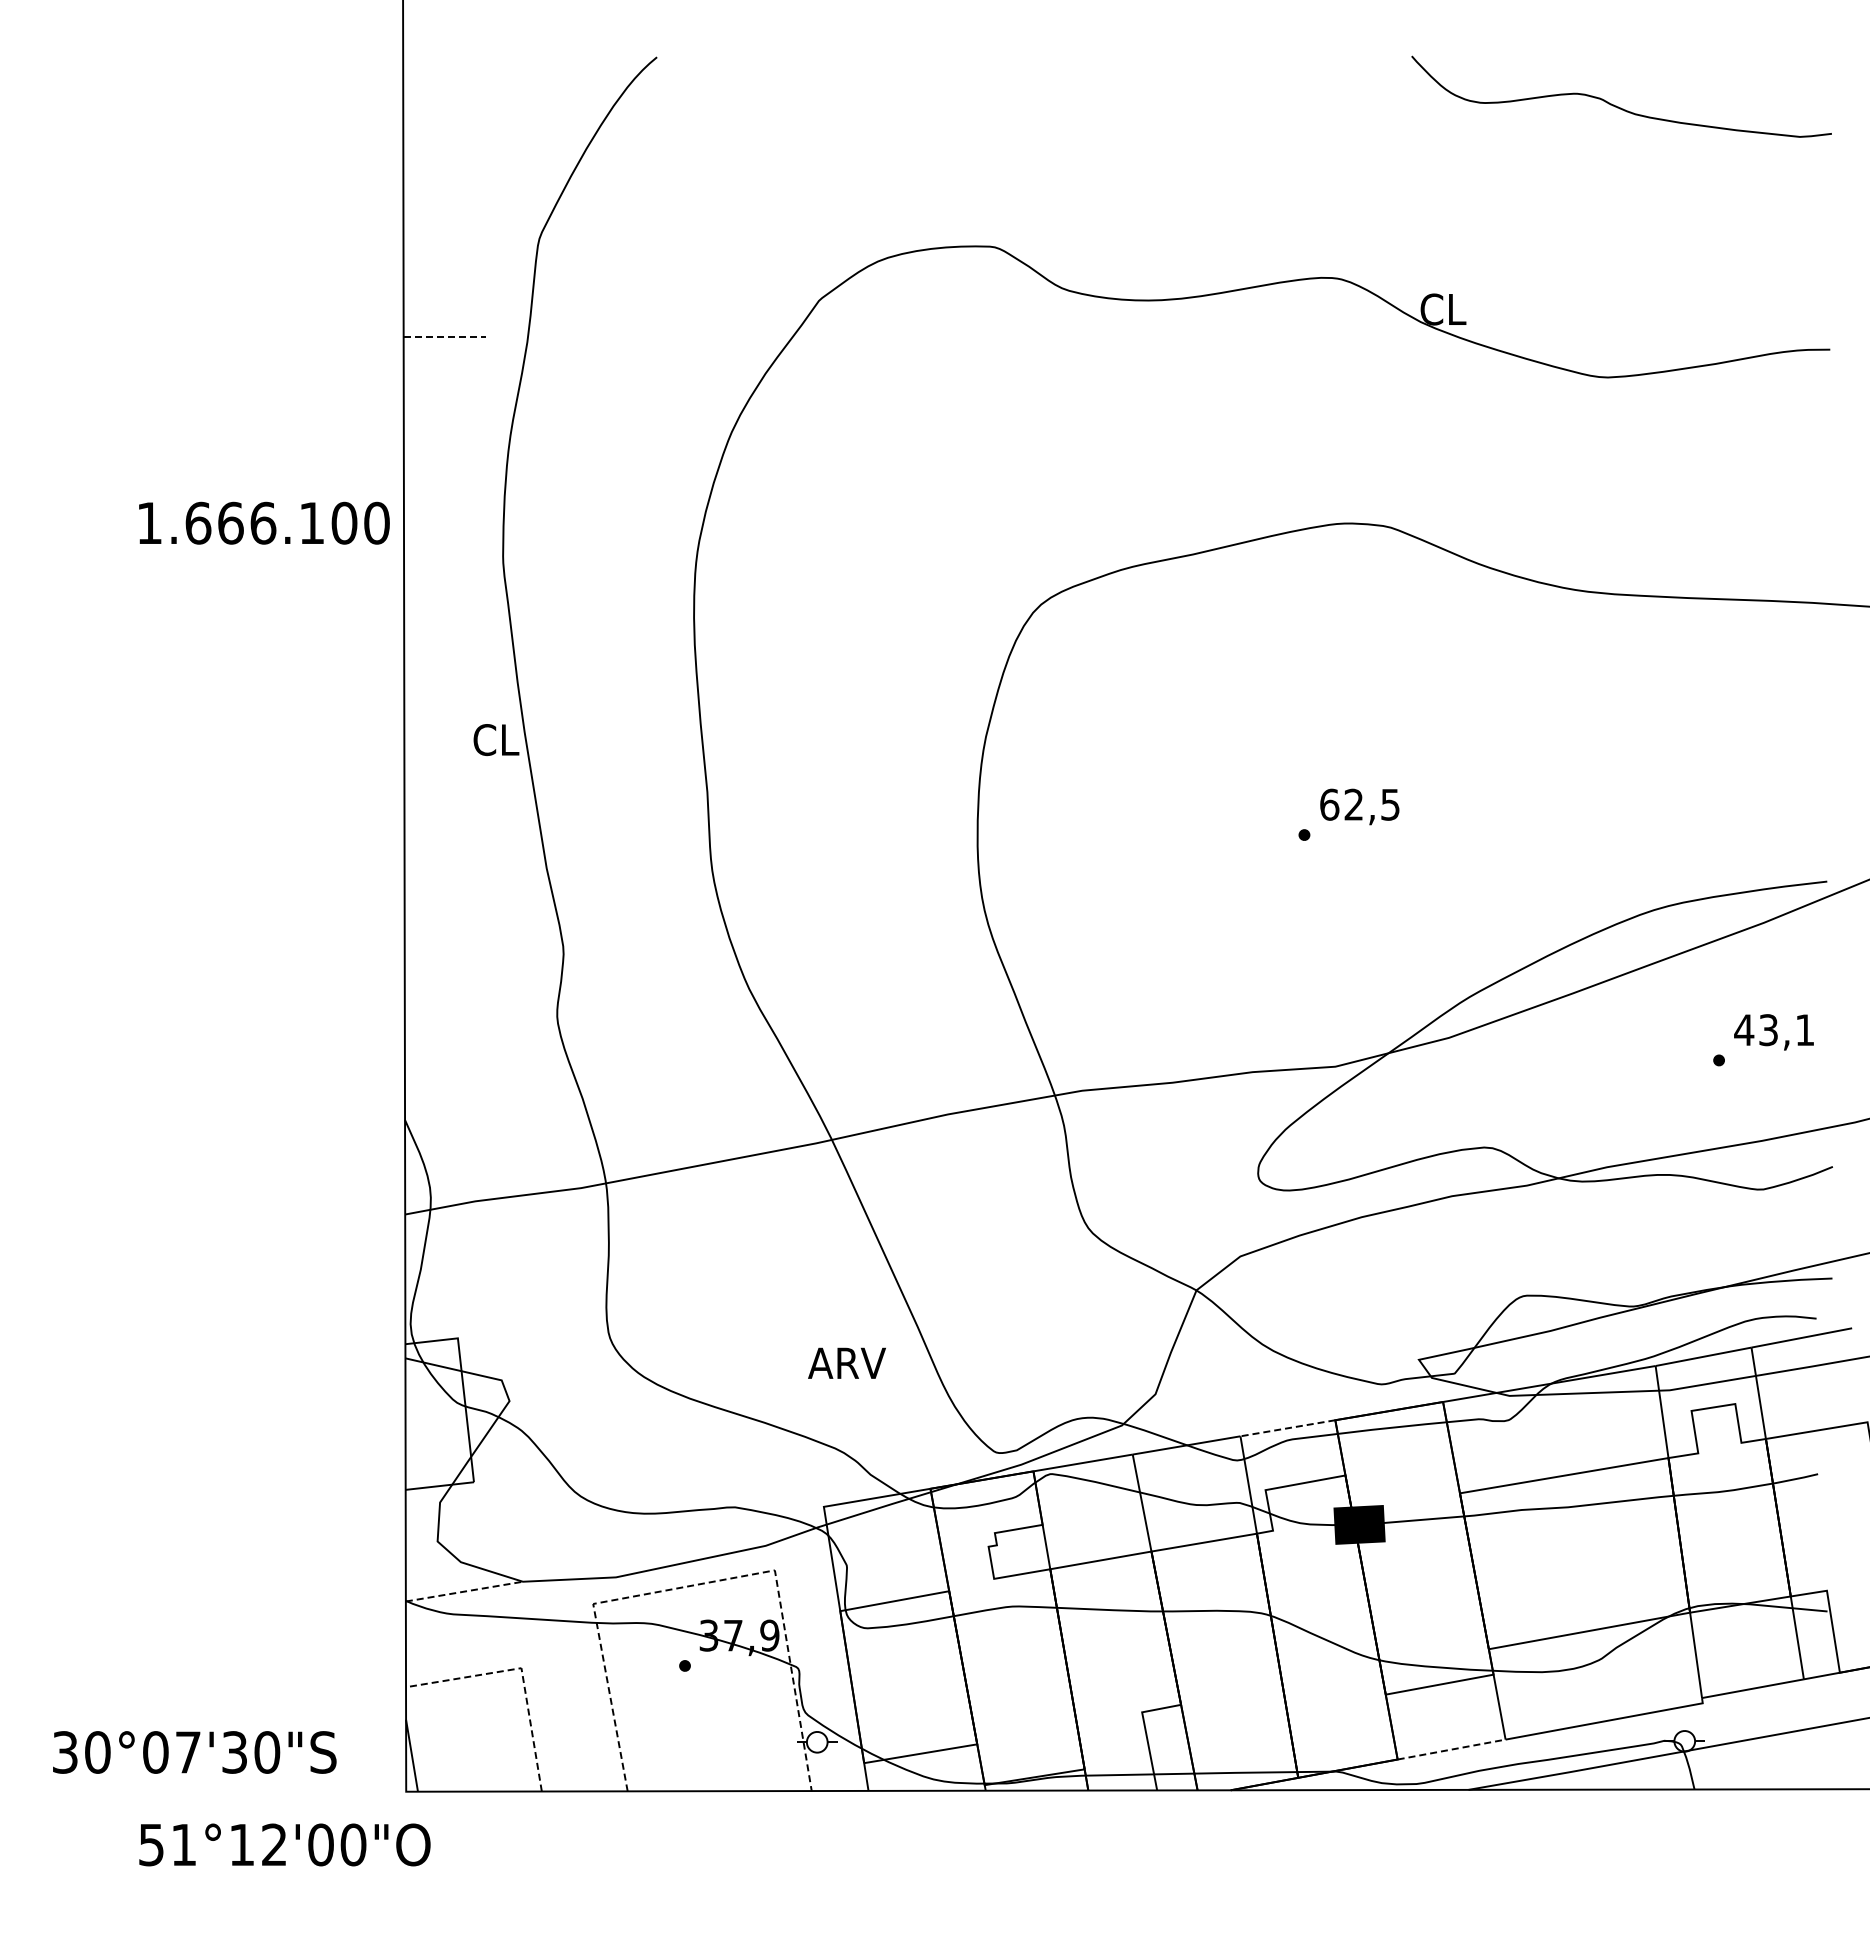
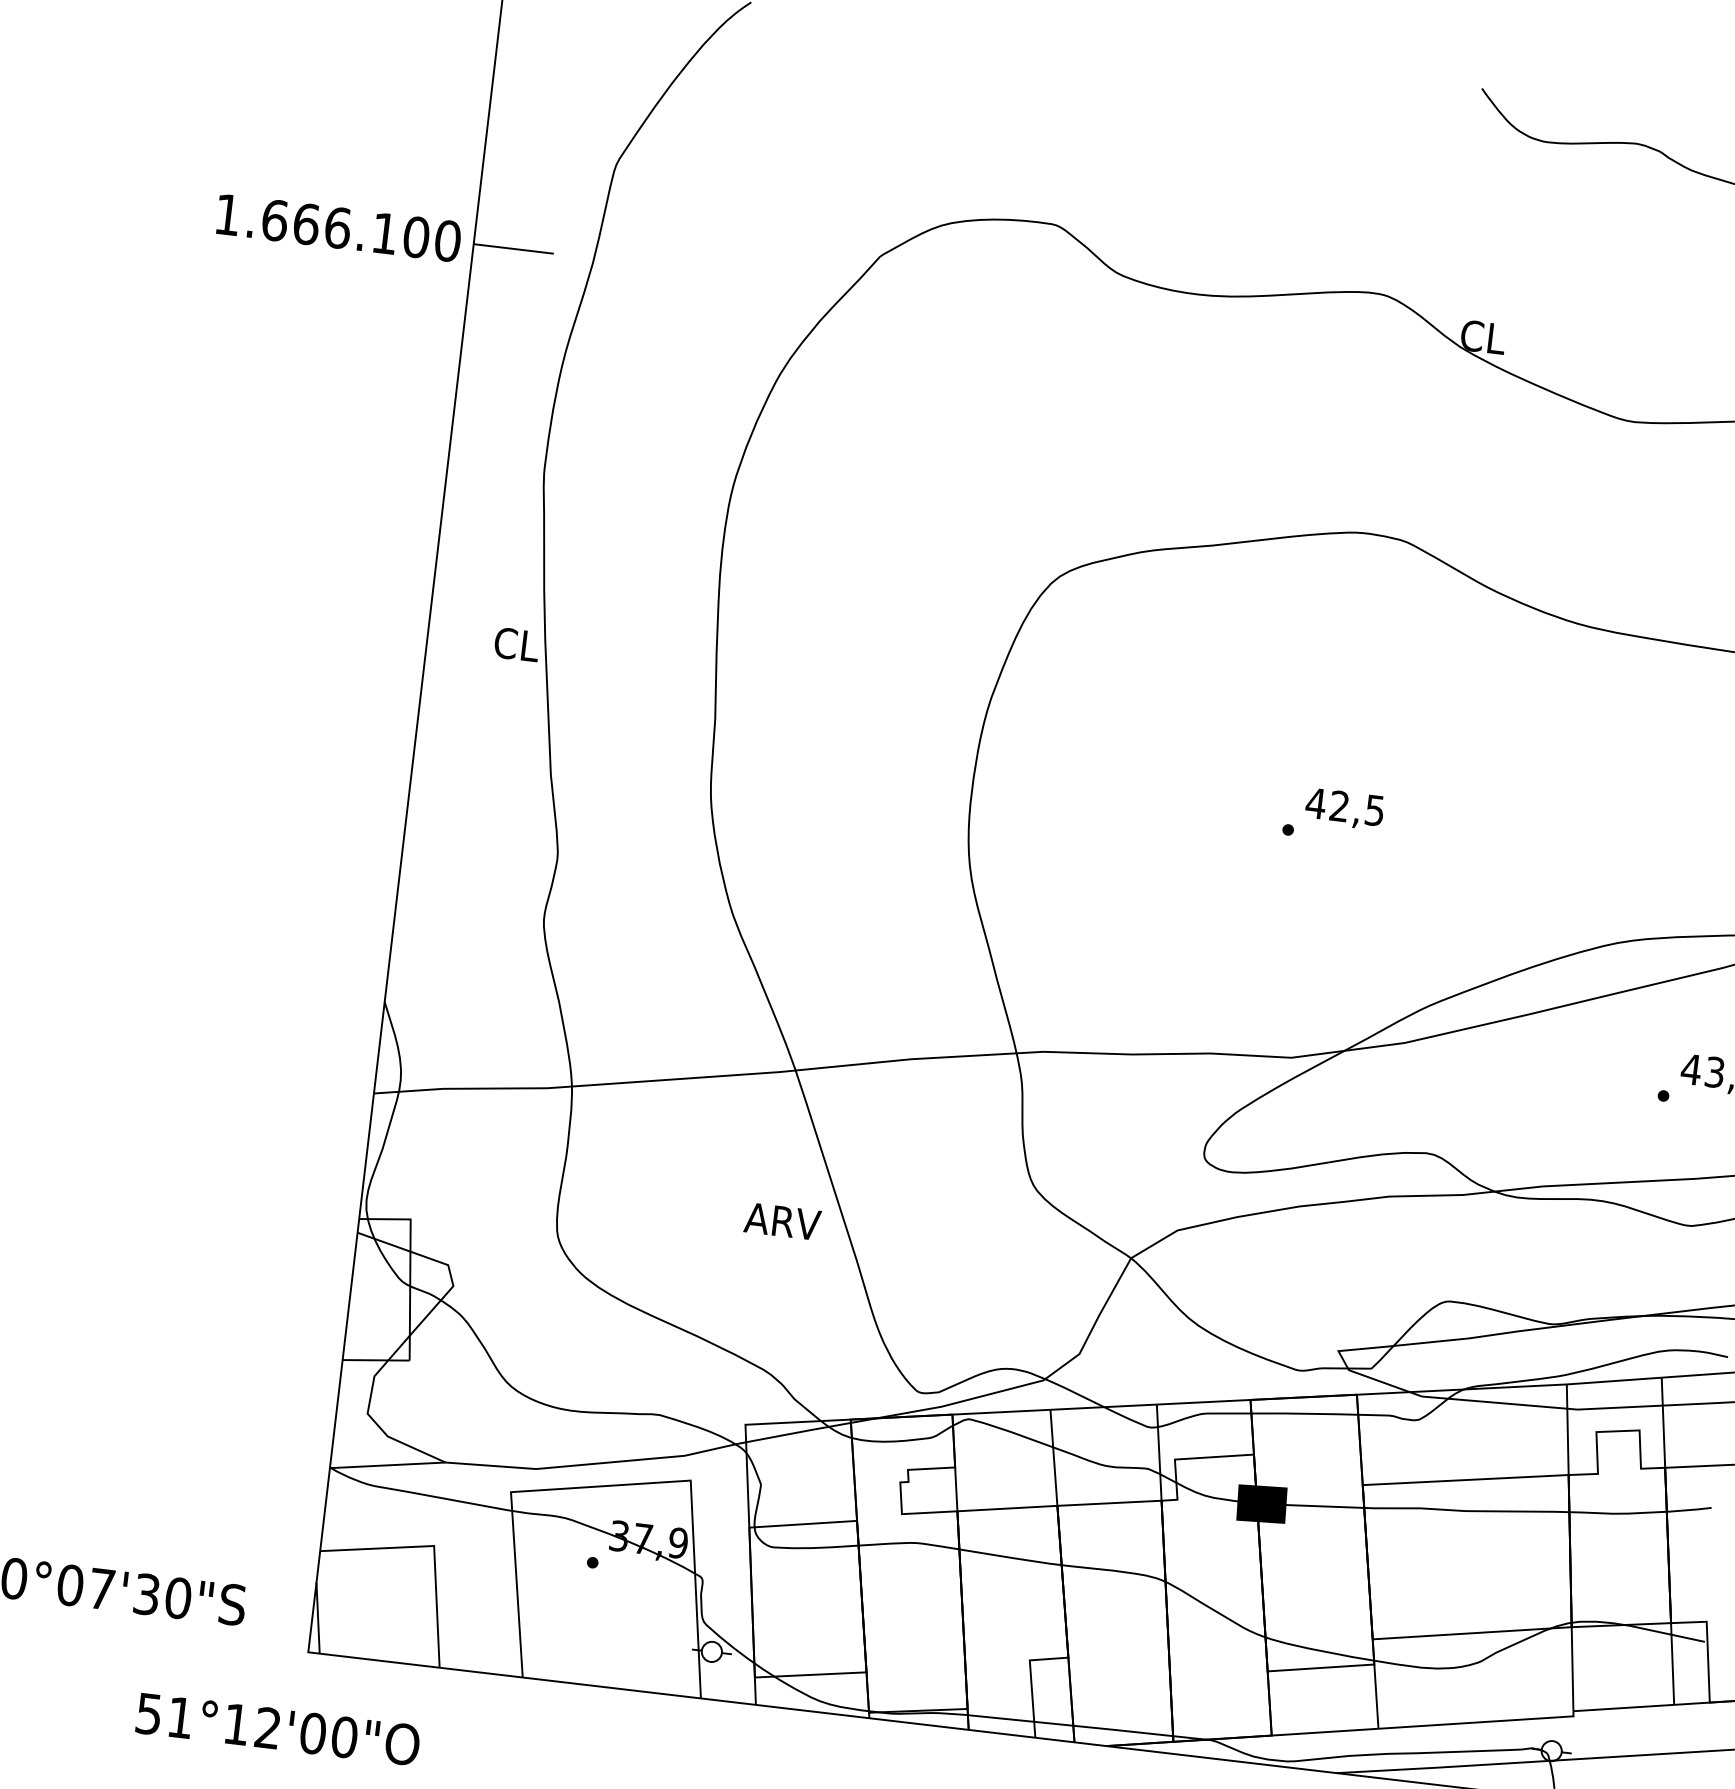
line: (445, 337) -> (514, 249), dashed -> solid
text: (264, 522) -> (339, 227), moved
text: (1329, 804) -> (1315, 803), 62,5 -> 42,5
text: (846, 1362) -> (782, 1220), moved
line: (1287, 1428) -> (1203, 1402), dashed -> solid
line: (700, 1584) -> (617, 1485), dashed -> solid
line: (464, 1591) -> (387, 1465), dashed -> solid
line: (522, 1672) -> (434, 1550), dashed -> solid
line: (1451, 1749) -> (1324, 1732), dashed -> solid
text: (284, 1844) -> (277, 1728), moved

